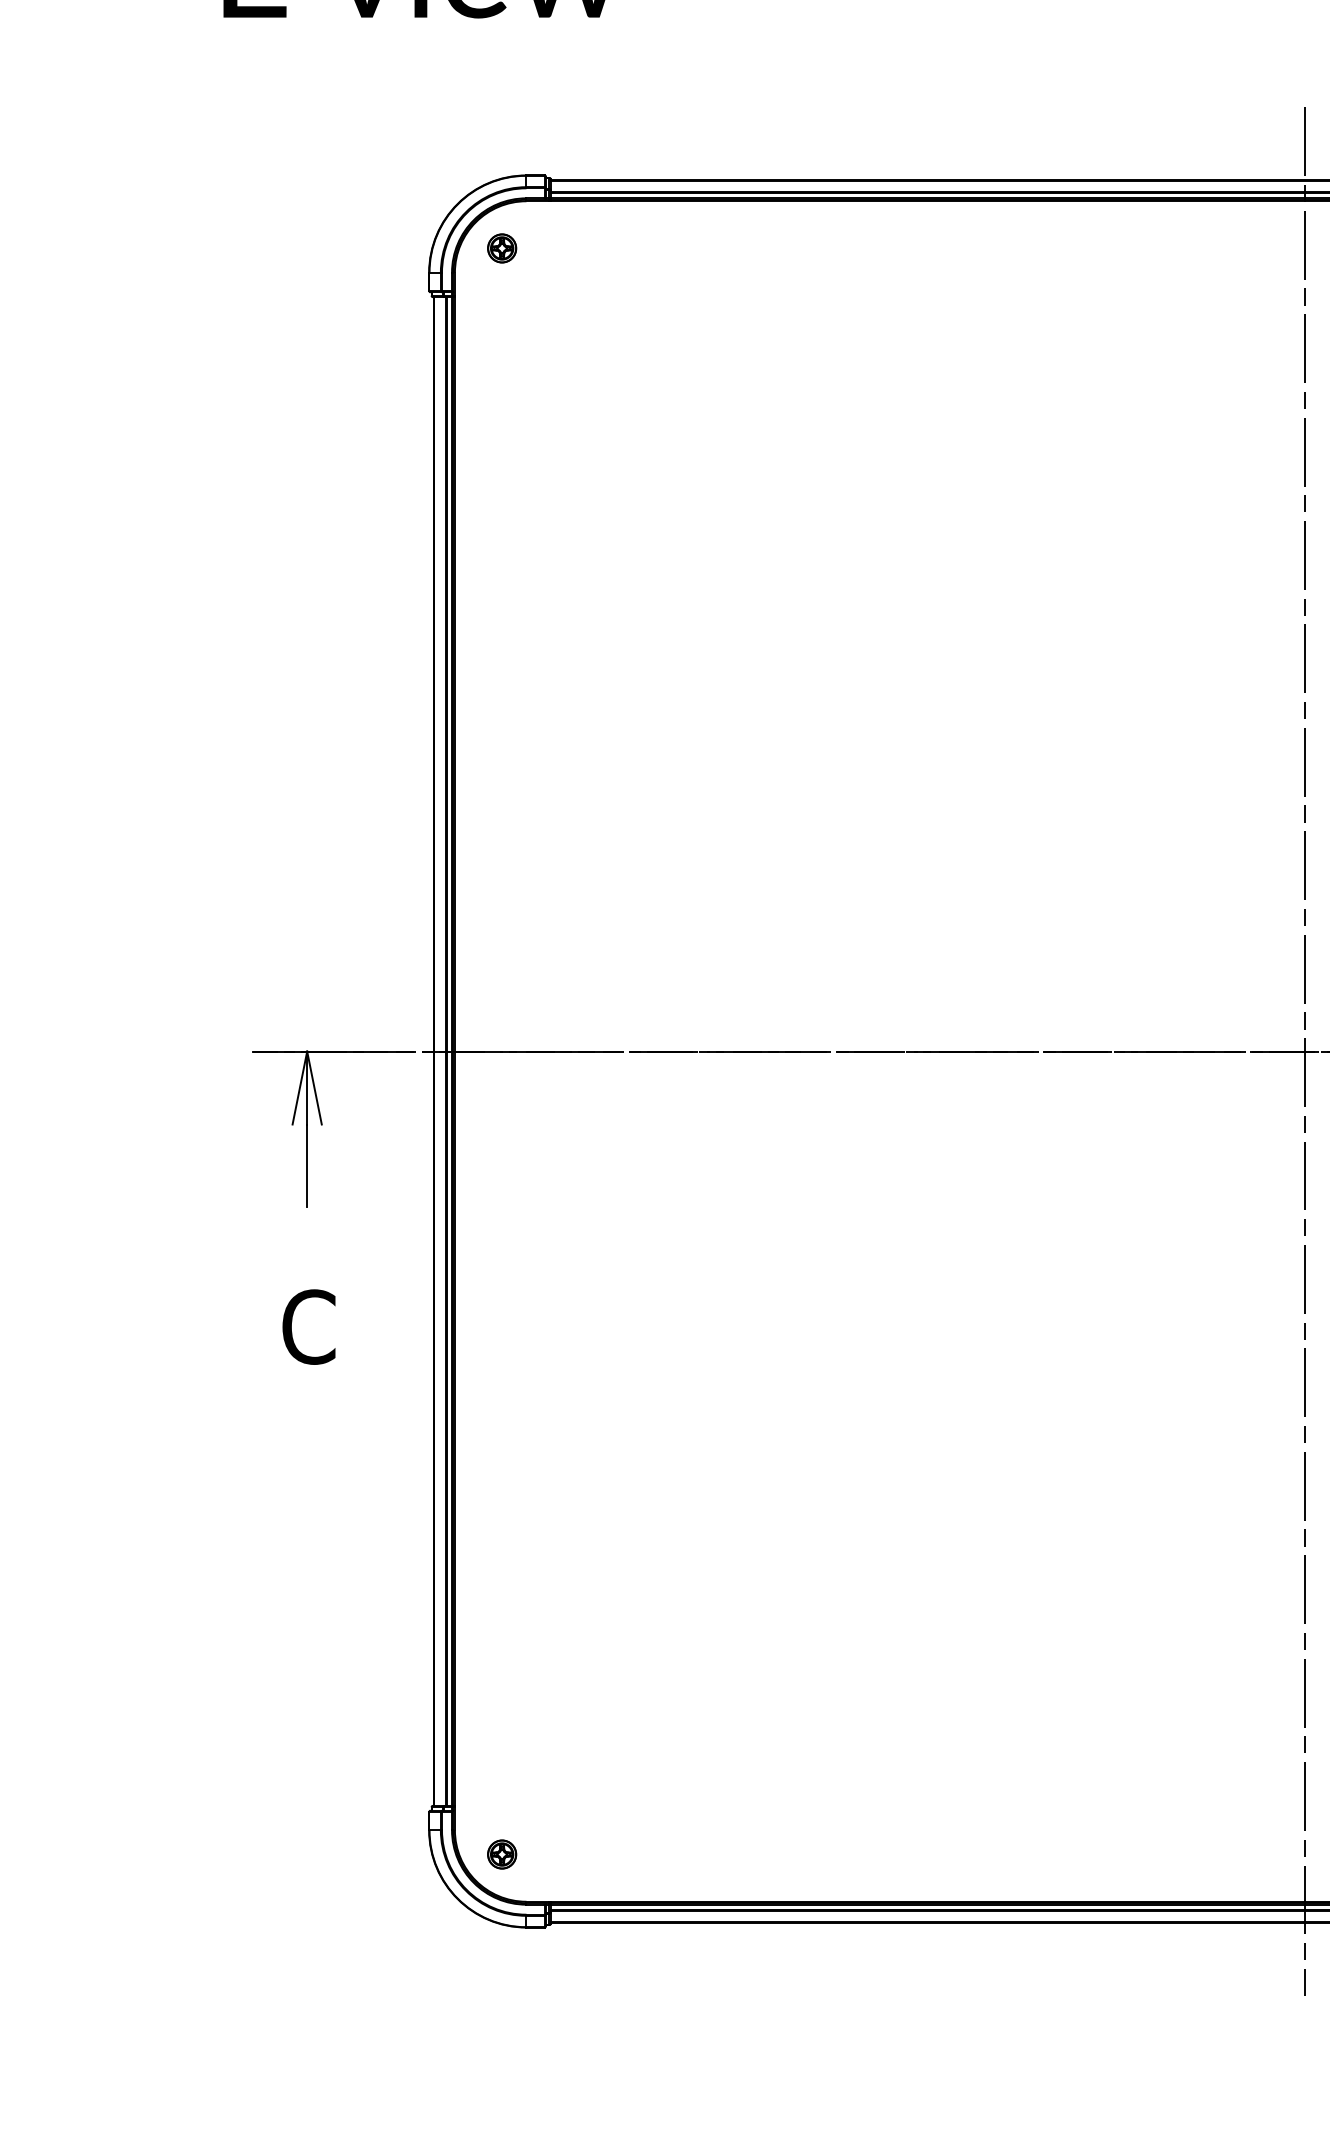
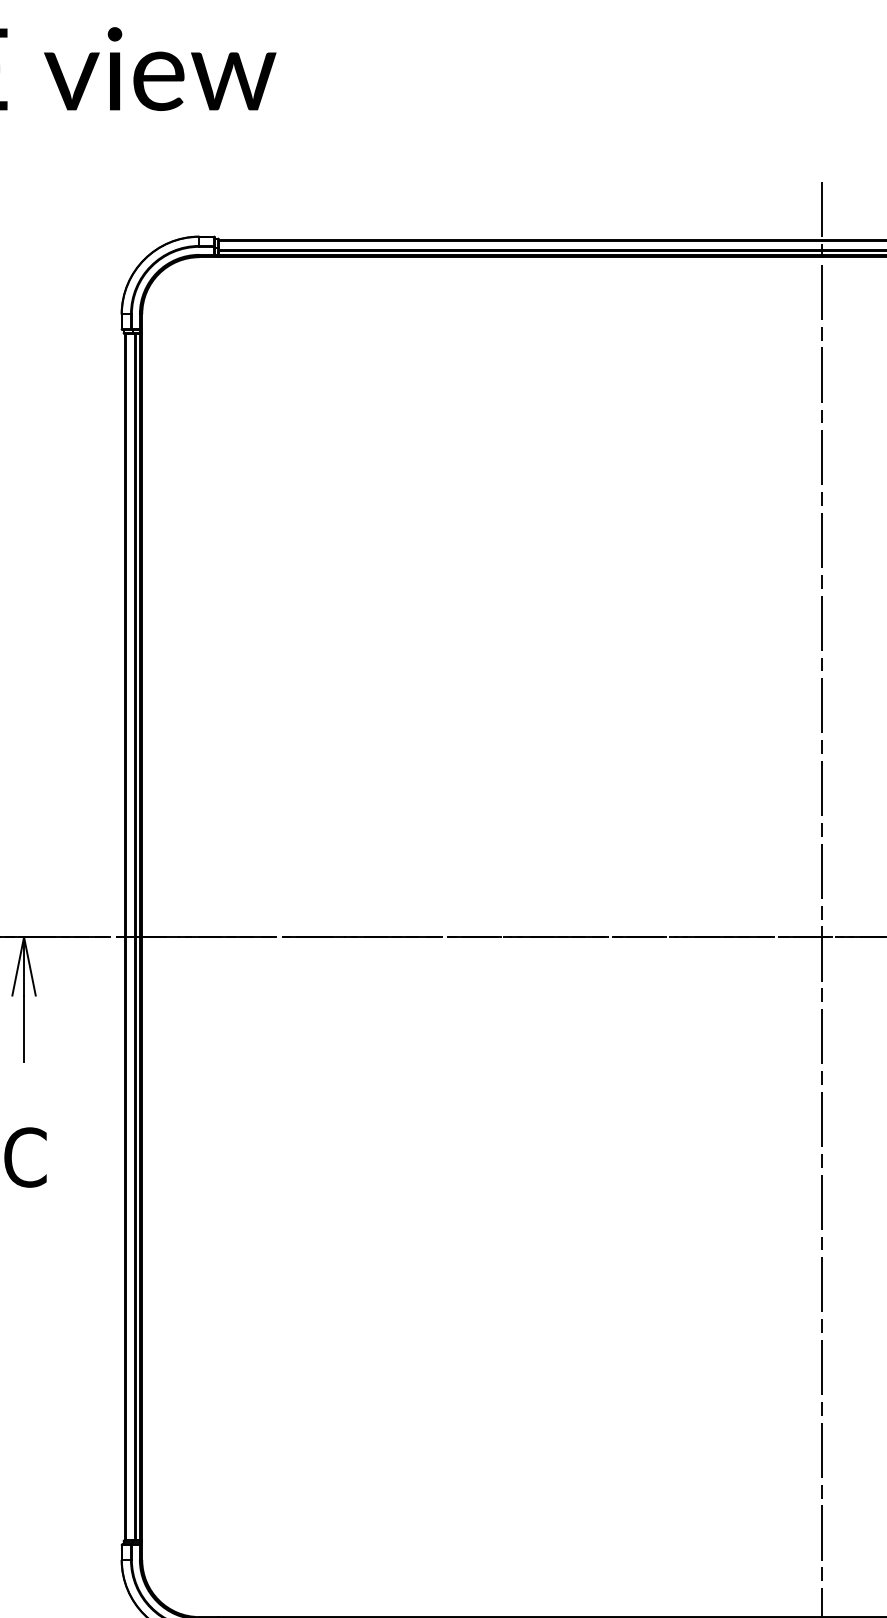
part: (502, 248) -> (180, 294), removed
part: (502, 1854) -> (180, 1579), removed

